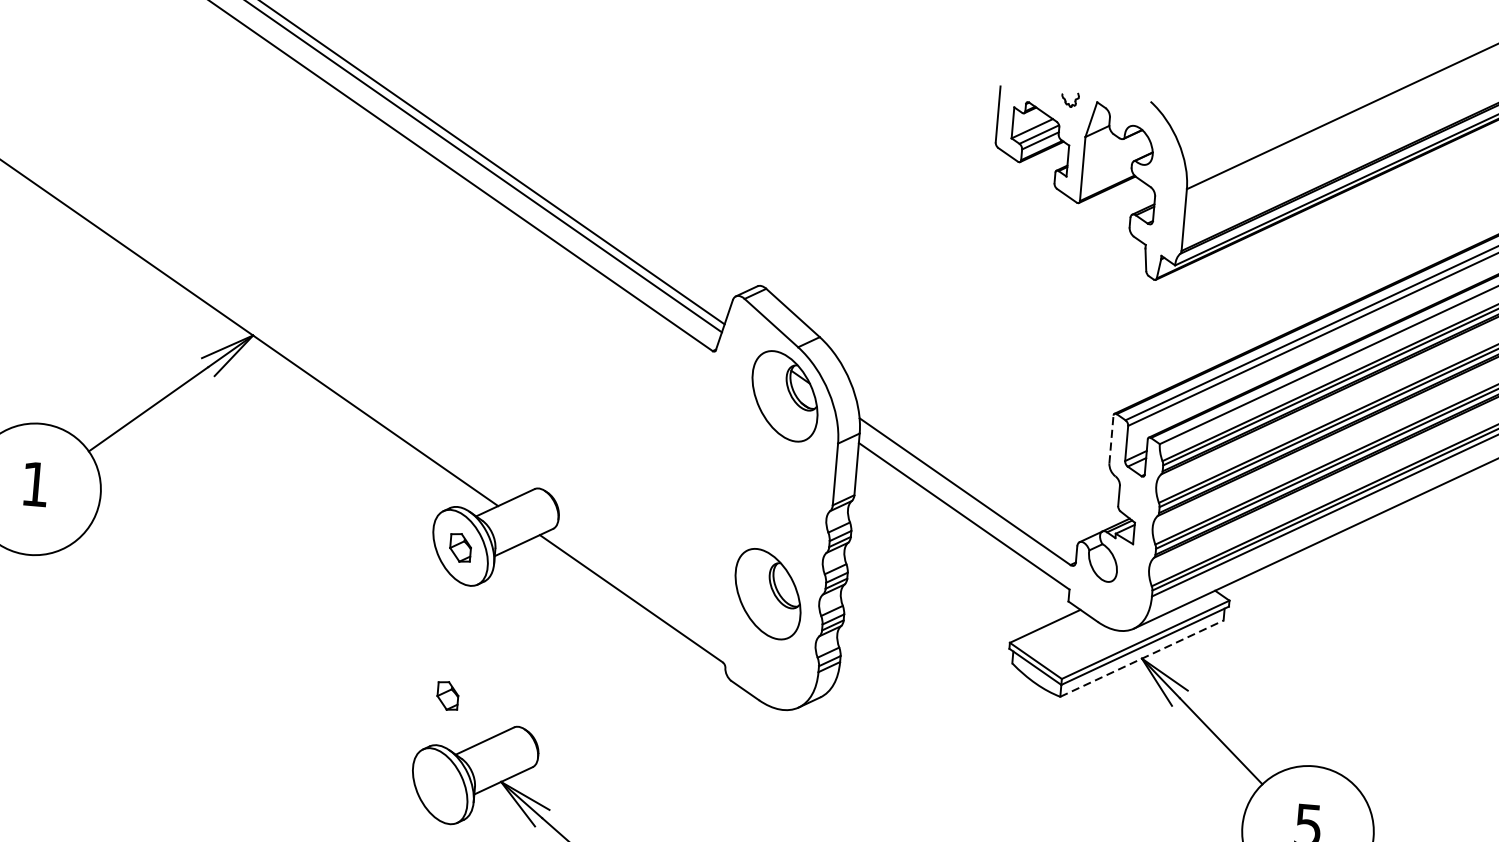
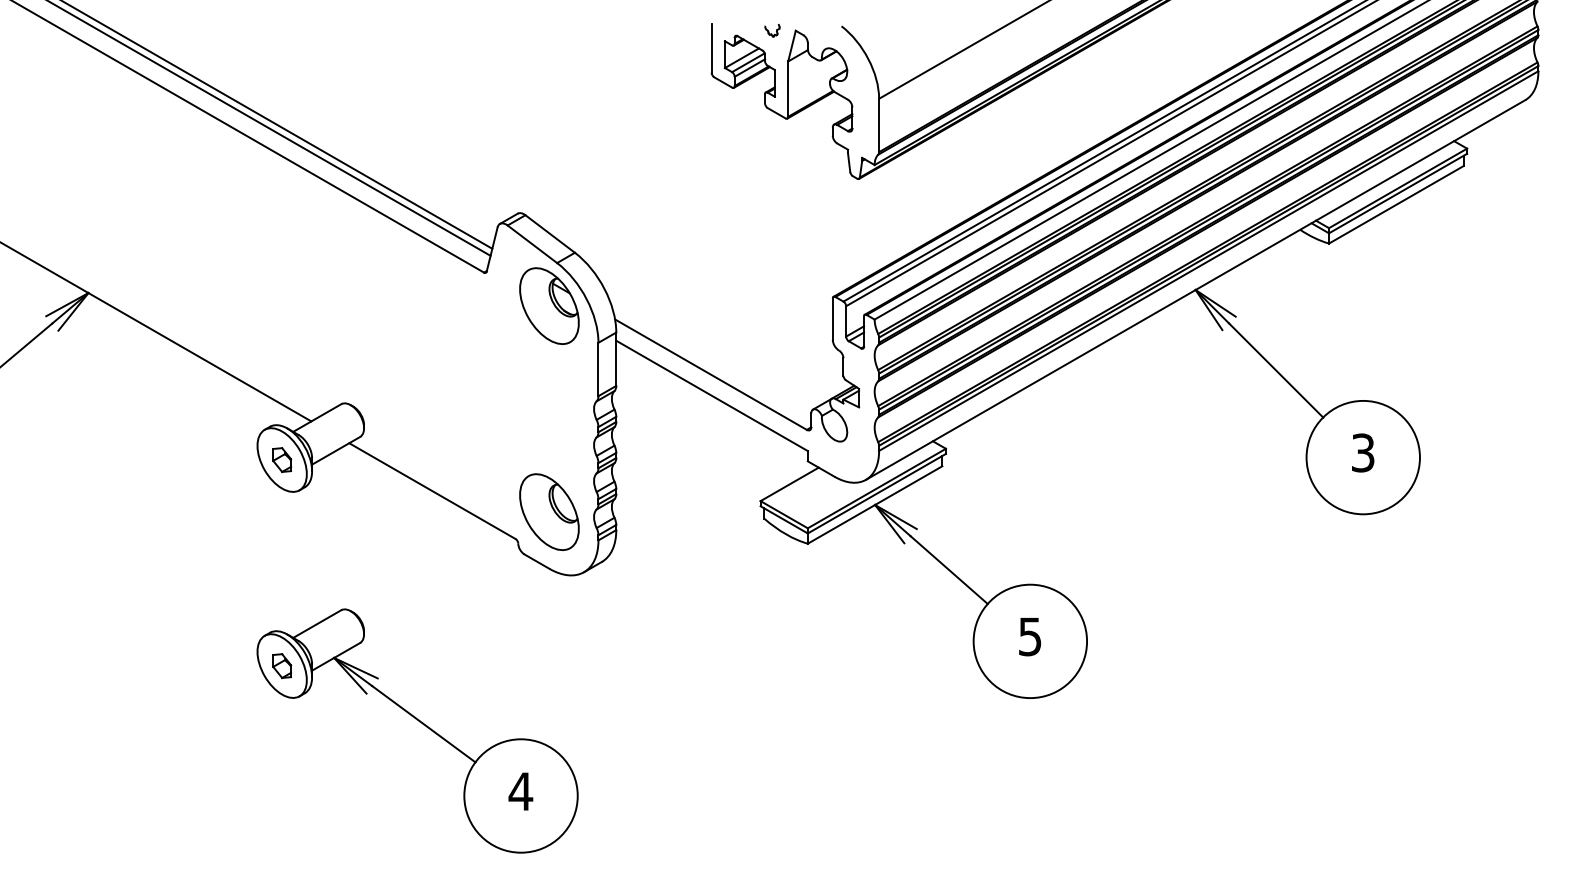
line: (1111, 439) -> (832, 319), dashed -> solid
part: (768, 593) -> (549, 511), moved
line: (1142, 658) -> (875, 504), dashed -> solid
part: (448, 695) -> (282, 665), moved

